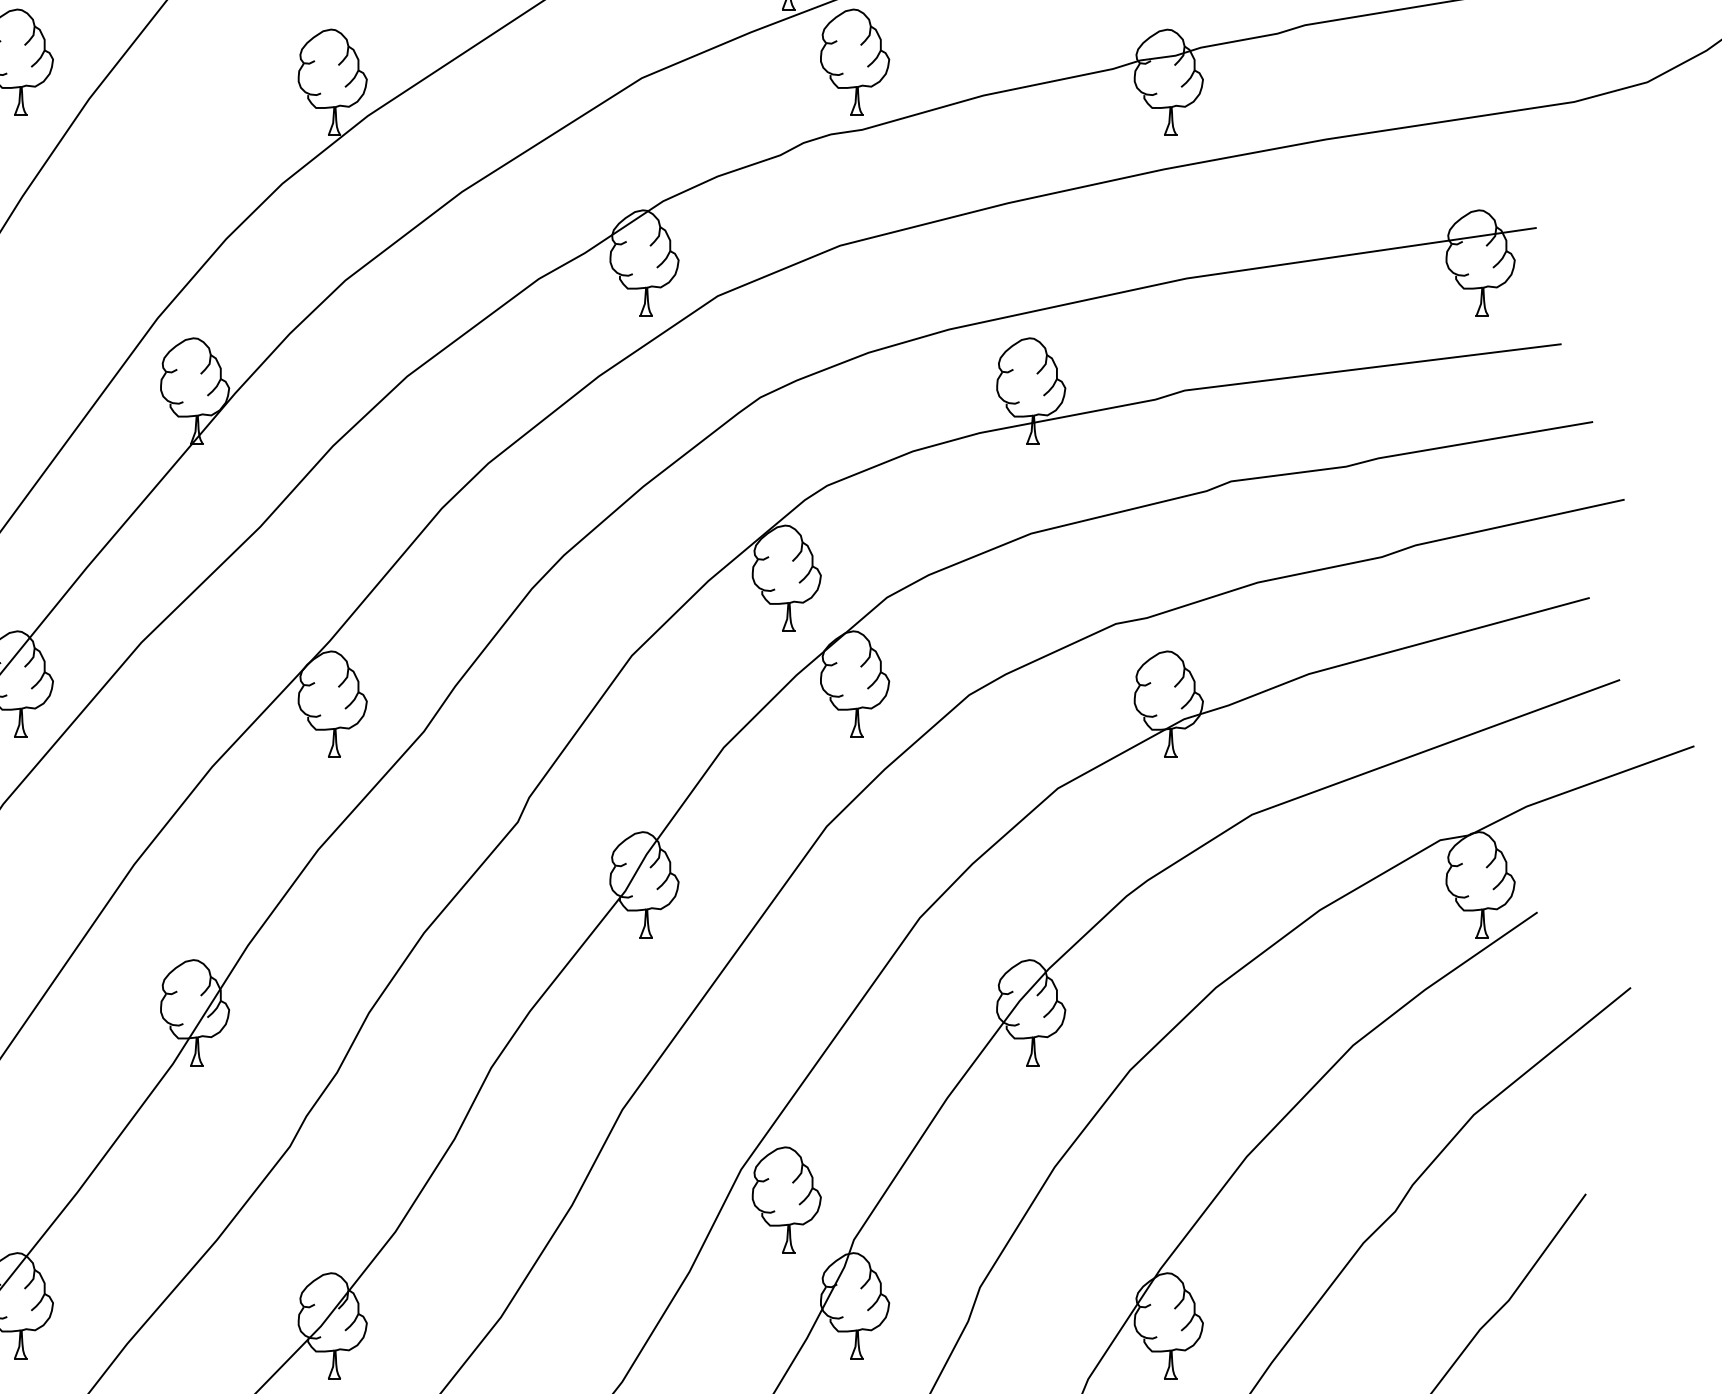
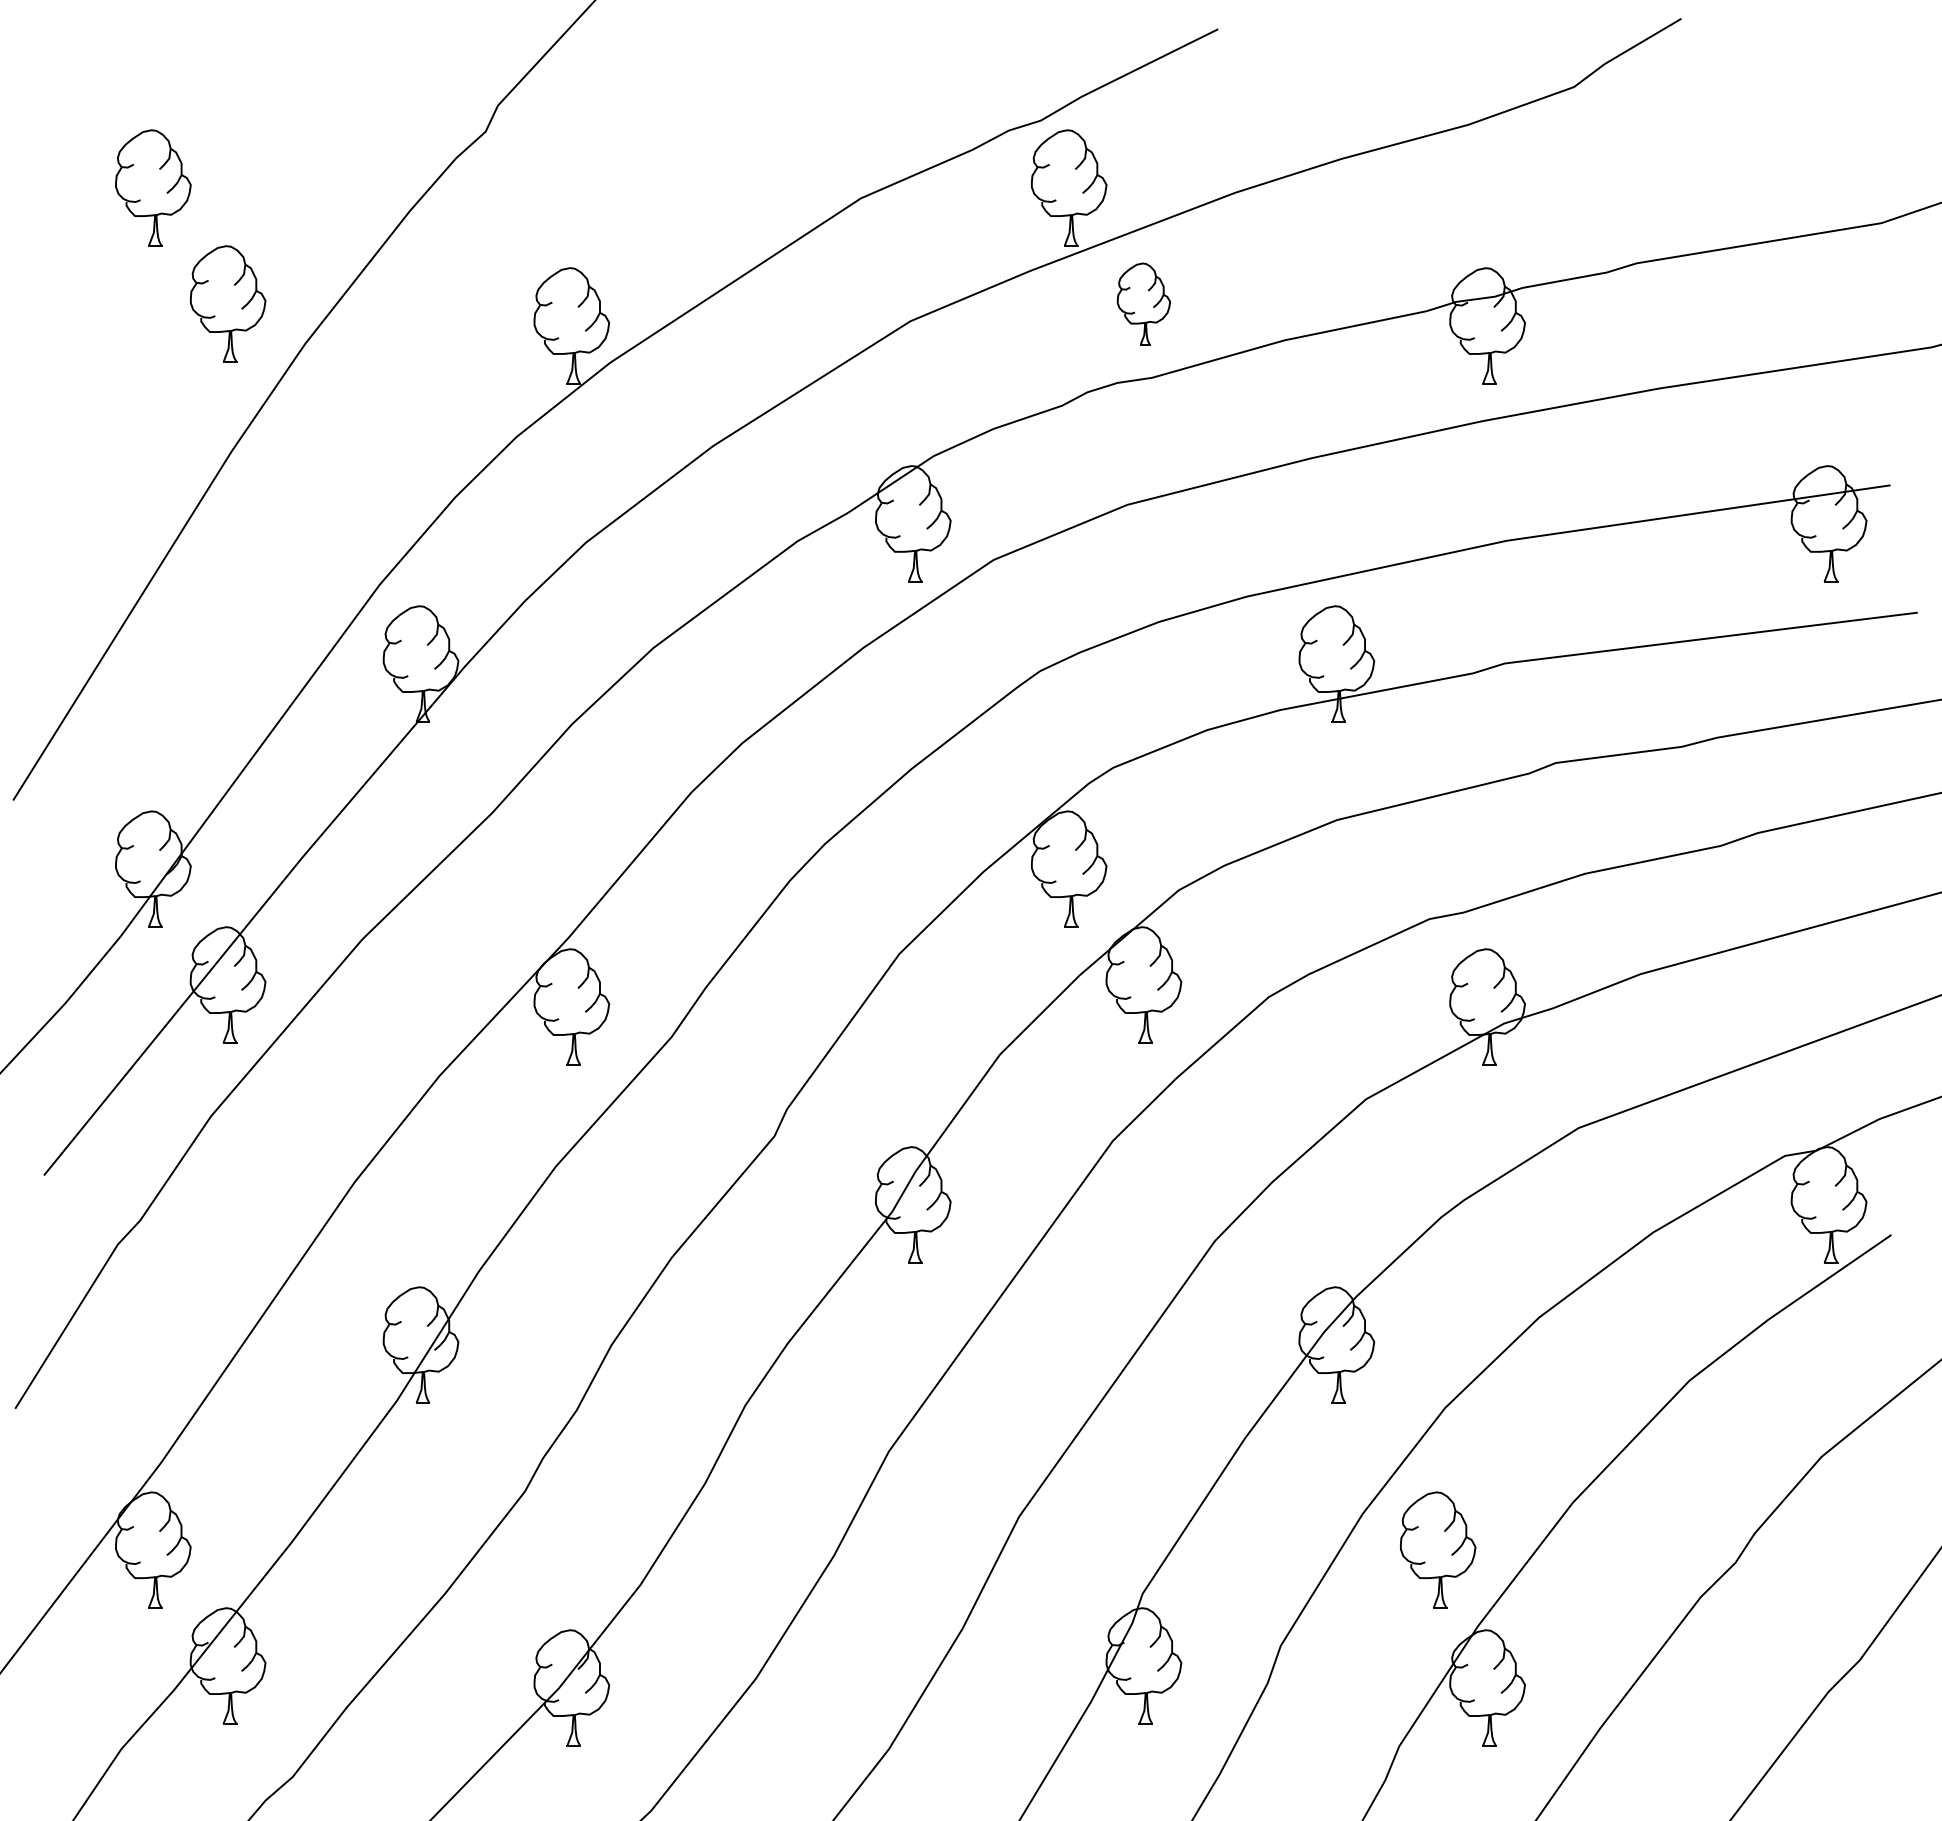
part: (854, 61) -> (1143, 303), size x0.7
part: (787, 1199) -> (1438, 1549), moved

